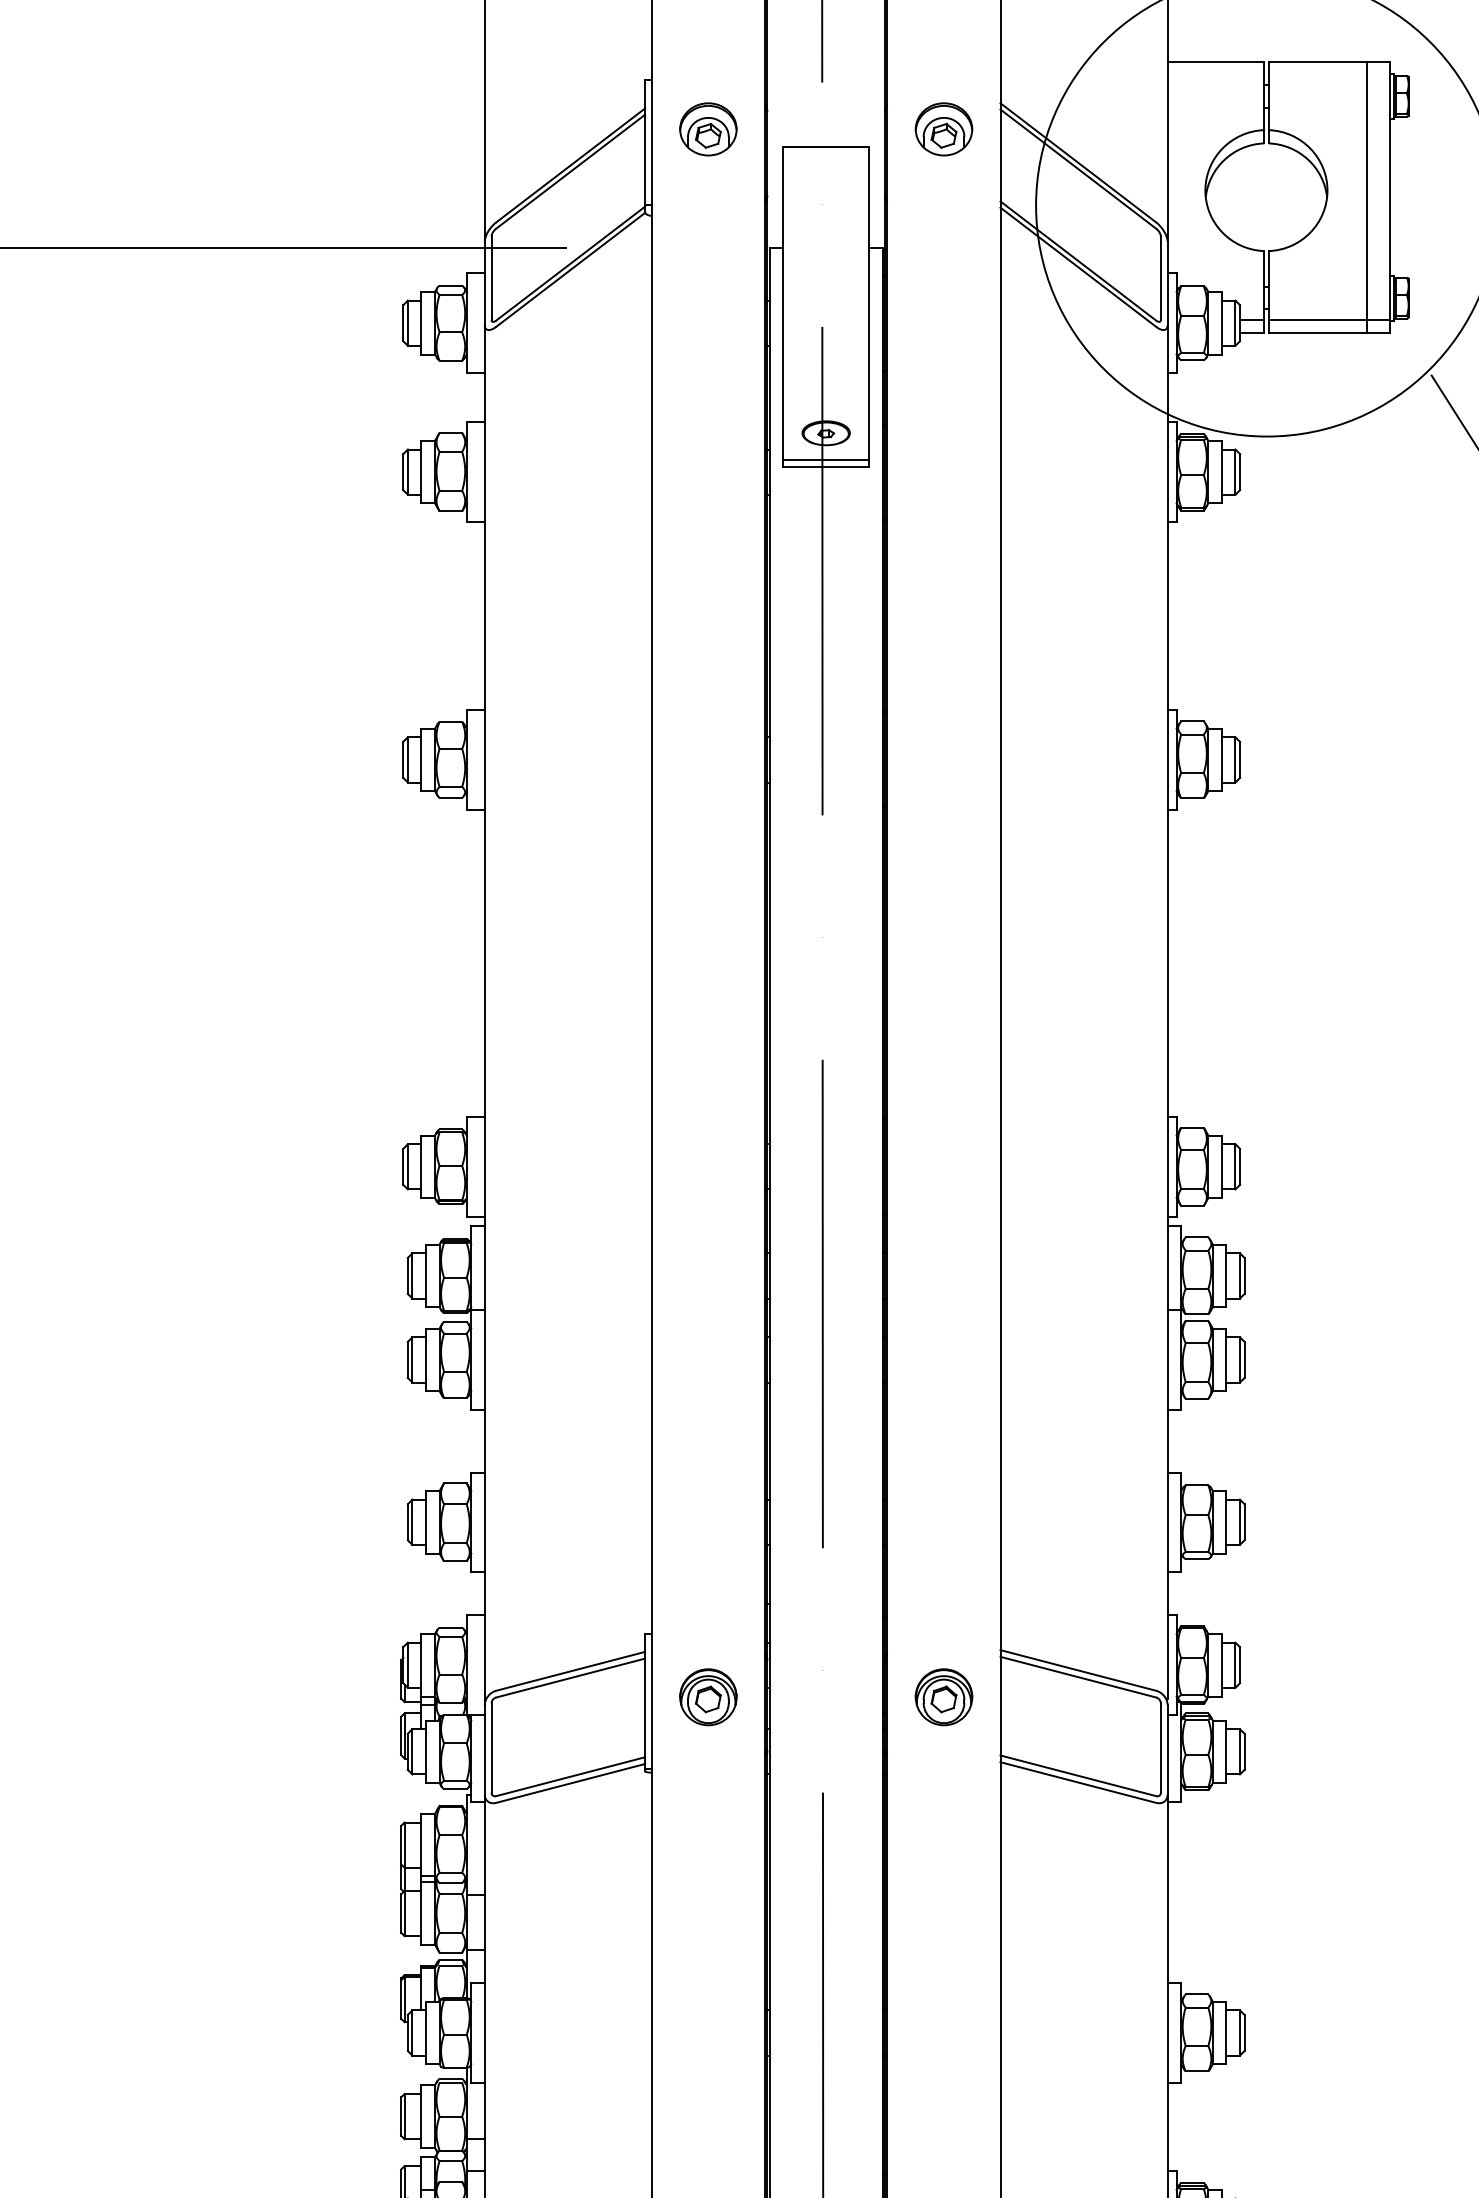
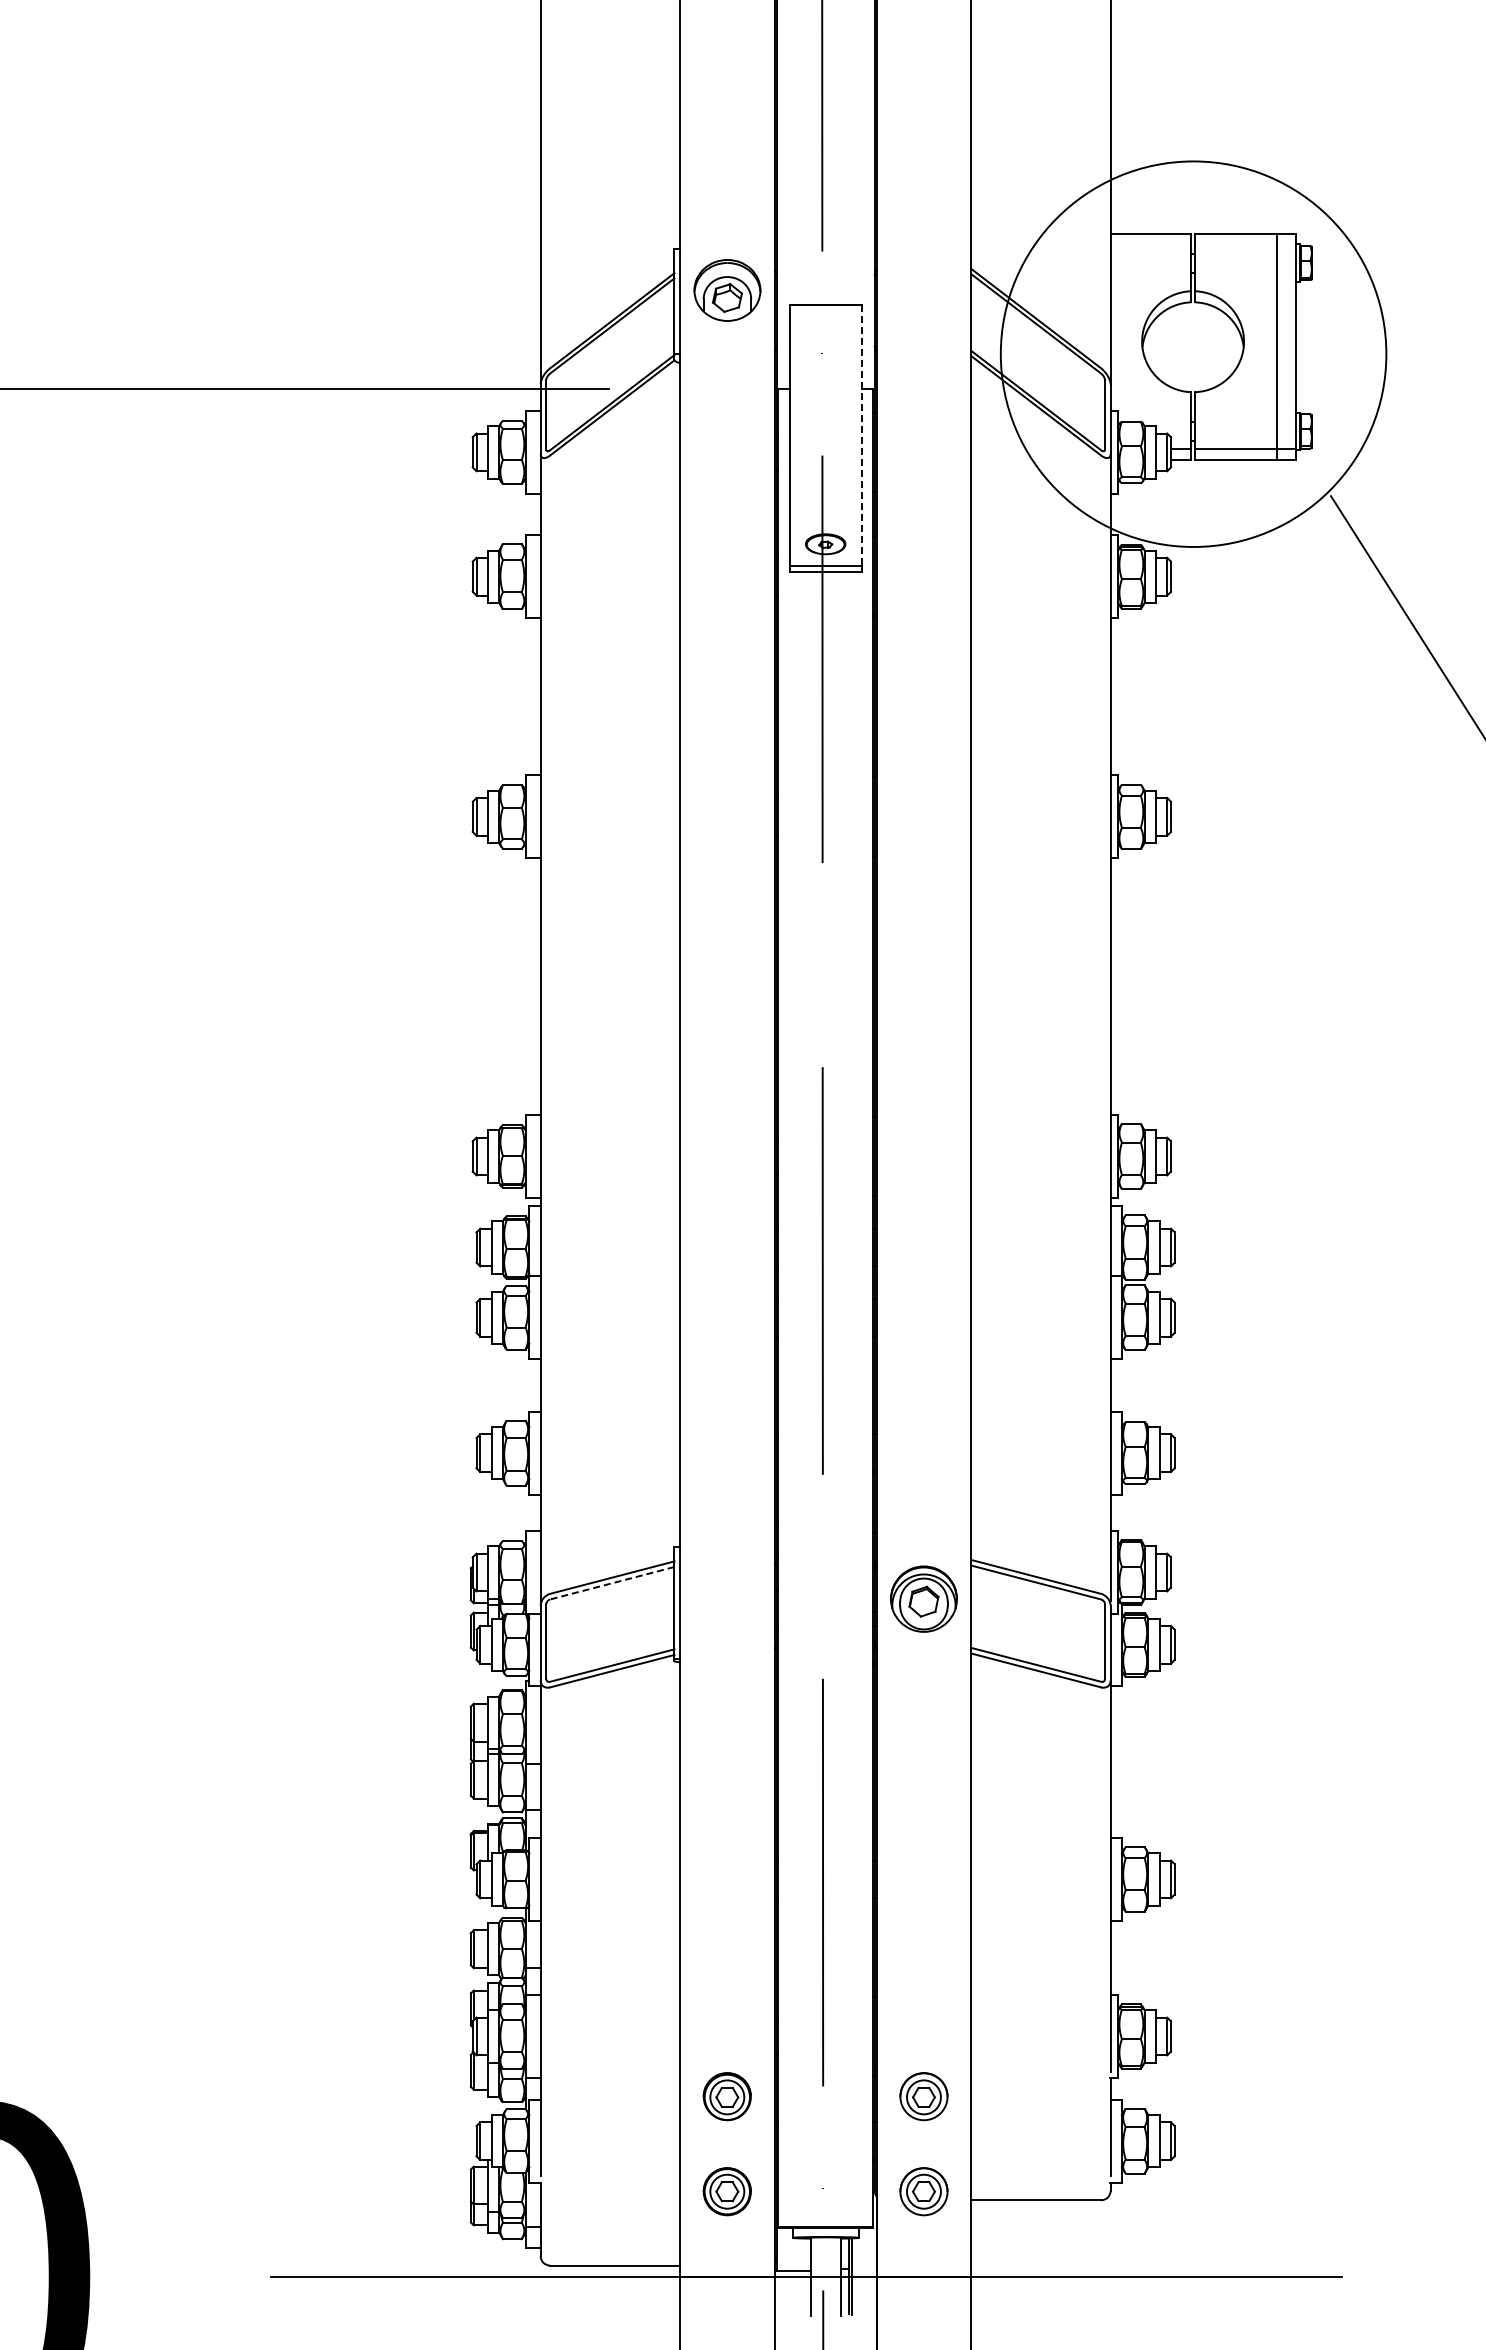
part: (707, 129) -> (726, 290), size x1.4
part: (943, 129) -> (923, 290), removed
line: (869, 304) -> (861, 436), solid -> dashed
line: (569, 1678) -> (611, 1583), solid -> dashed
part: (707, 1697) -> (726, 1599), removed
part: (943, 1697) -> (923, 1599), size x1.4

